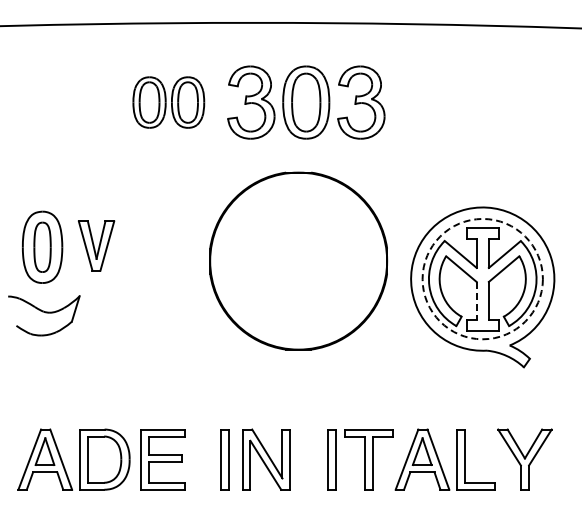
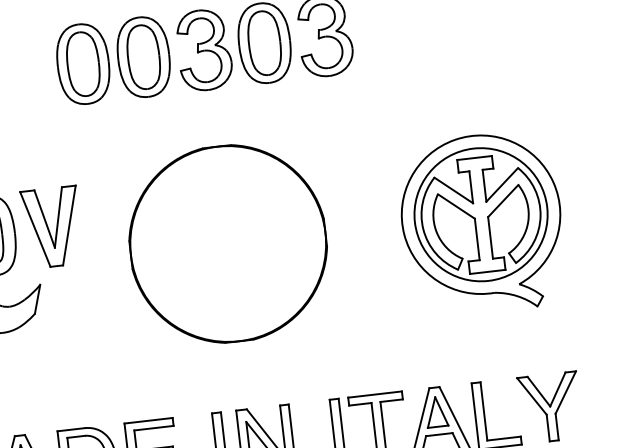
part: (168, 102) -> (113, 60), size x1.43
part: (96, 245) -> (52, 226), size x1.43
part: (298, 260) -> (227, 243), moved
circle: (482, 278) -> (480, 214), dashed -> solid
line: (476, 300) -> (476, 239), dashed -> solid

